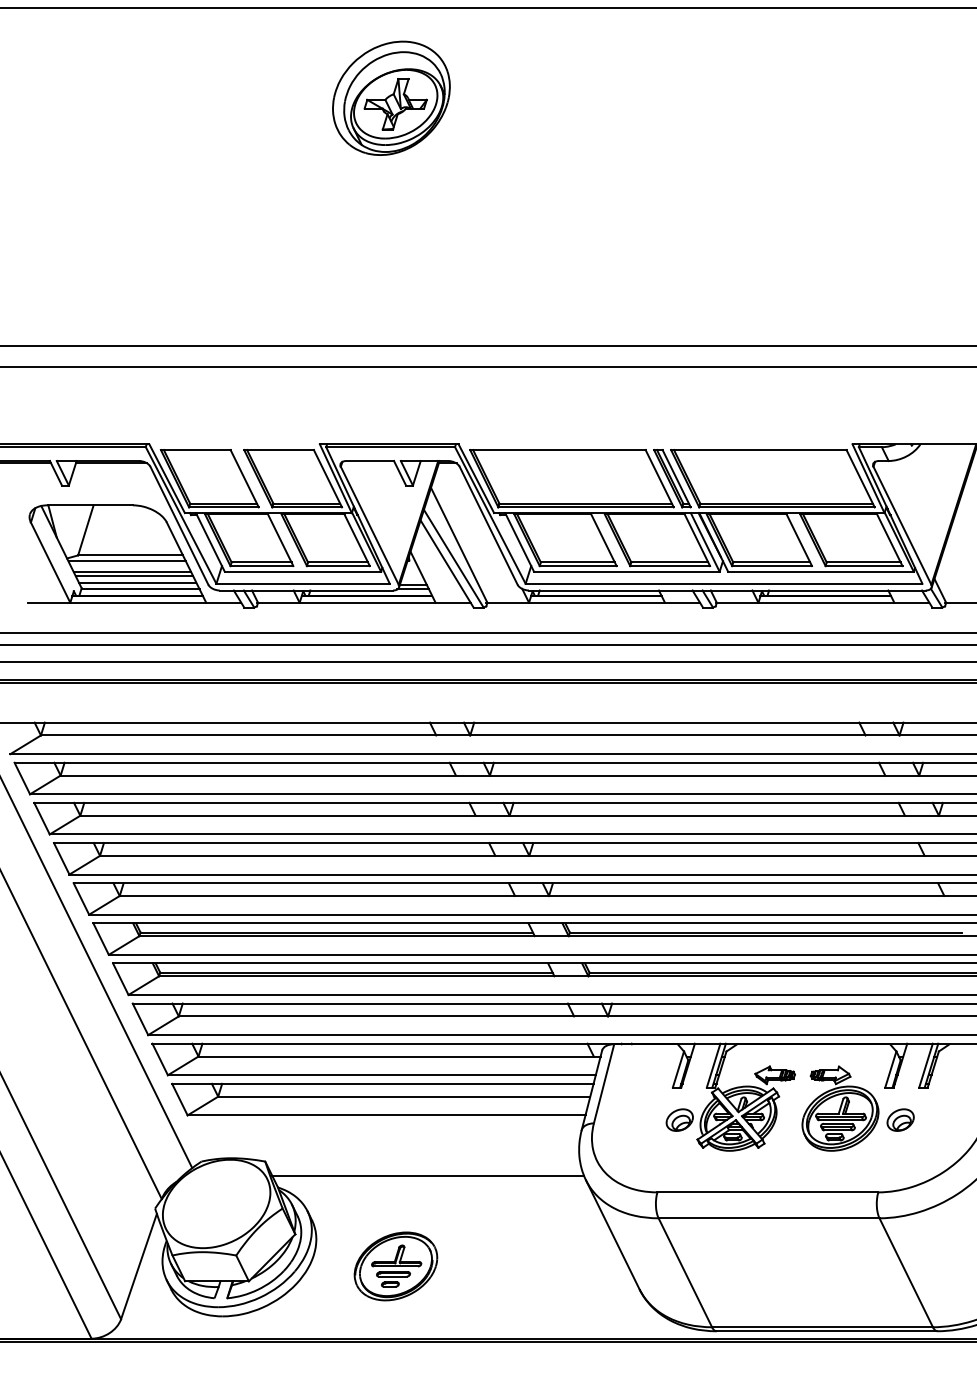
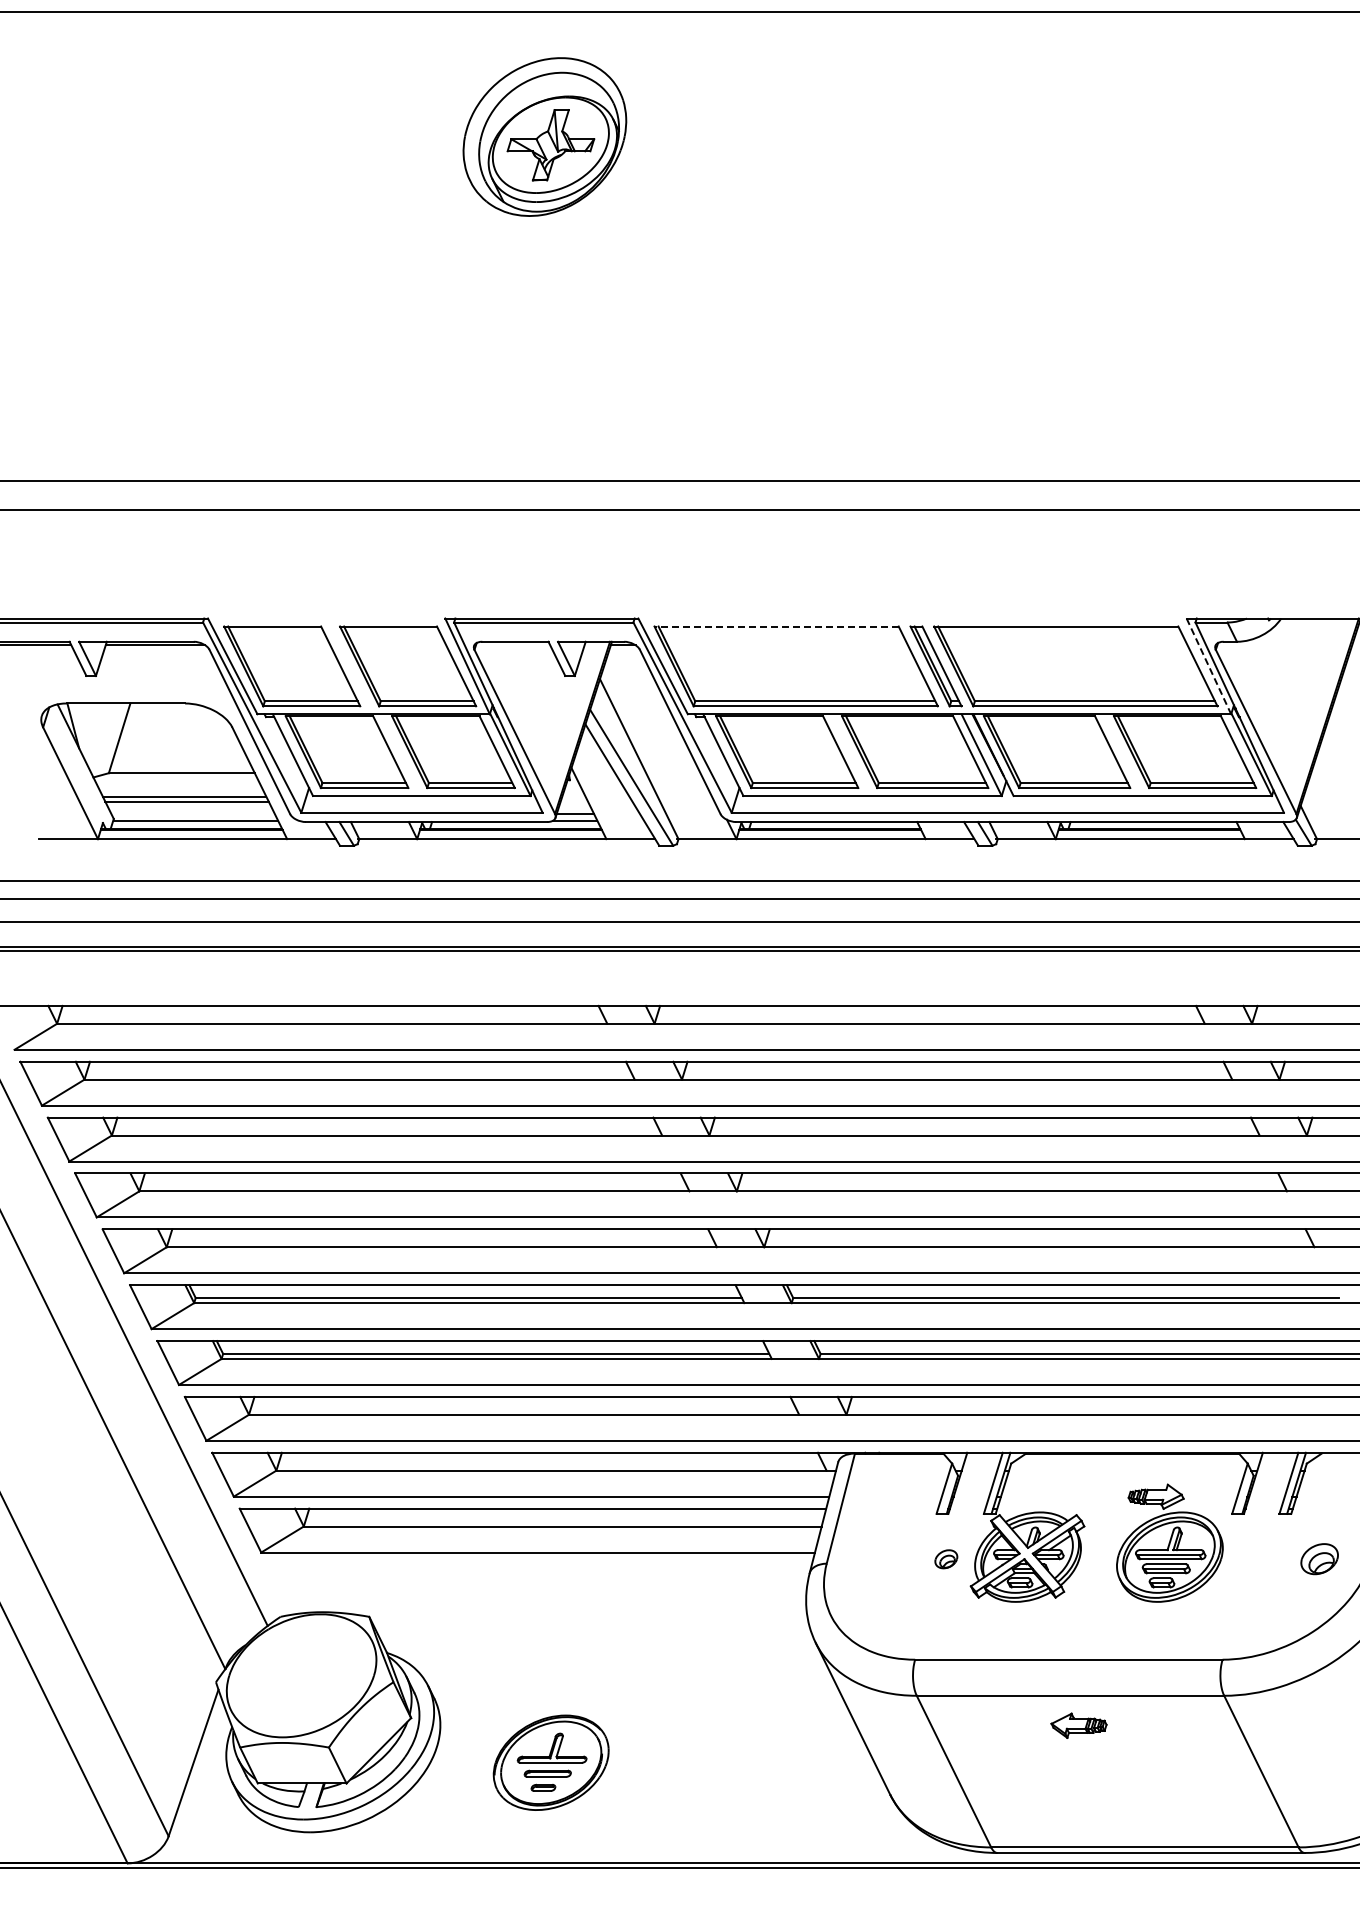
line: (557, 450) -> (776, 626), solid -> dashed
line: (868, 478) -> (1208, 666), solid -> dashed
line: (126, 561) -> (176, 781), removed
line: (137, 582) -> (191, 810), removed
part: (774, 1075) -> (1078, 1725), moved
part: (679, 1120) -> (946, 1559), size x0.6
part: (900, 1120) -> (1319, 1559), moved
line: (428, 1176) -> (596, 1637), removed

